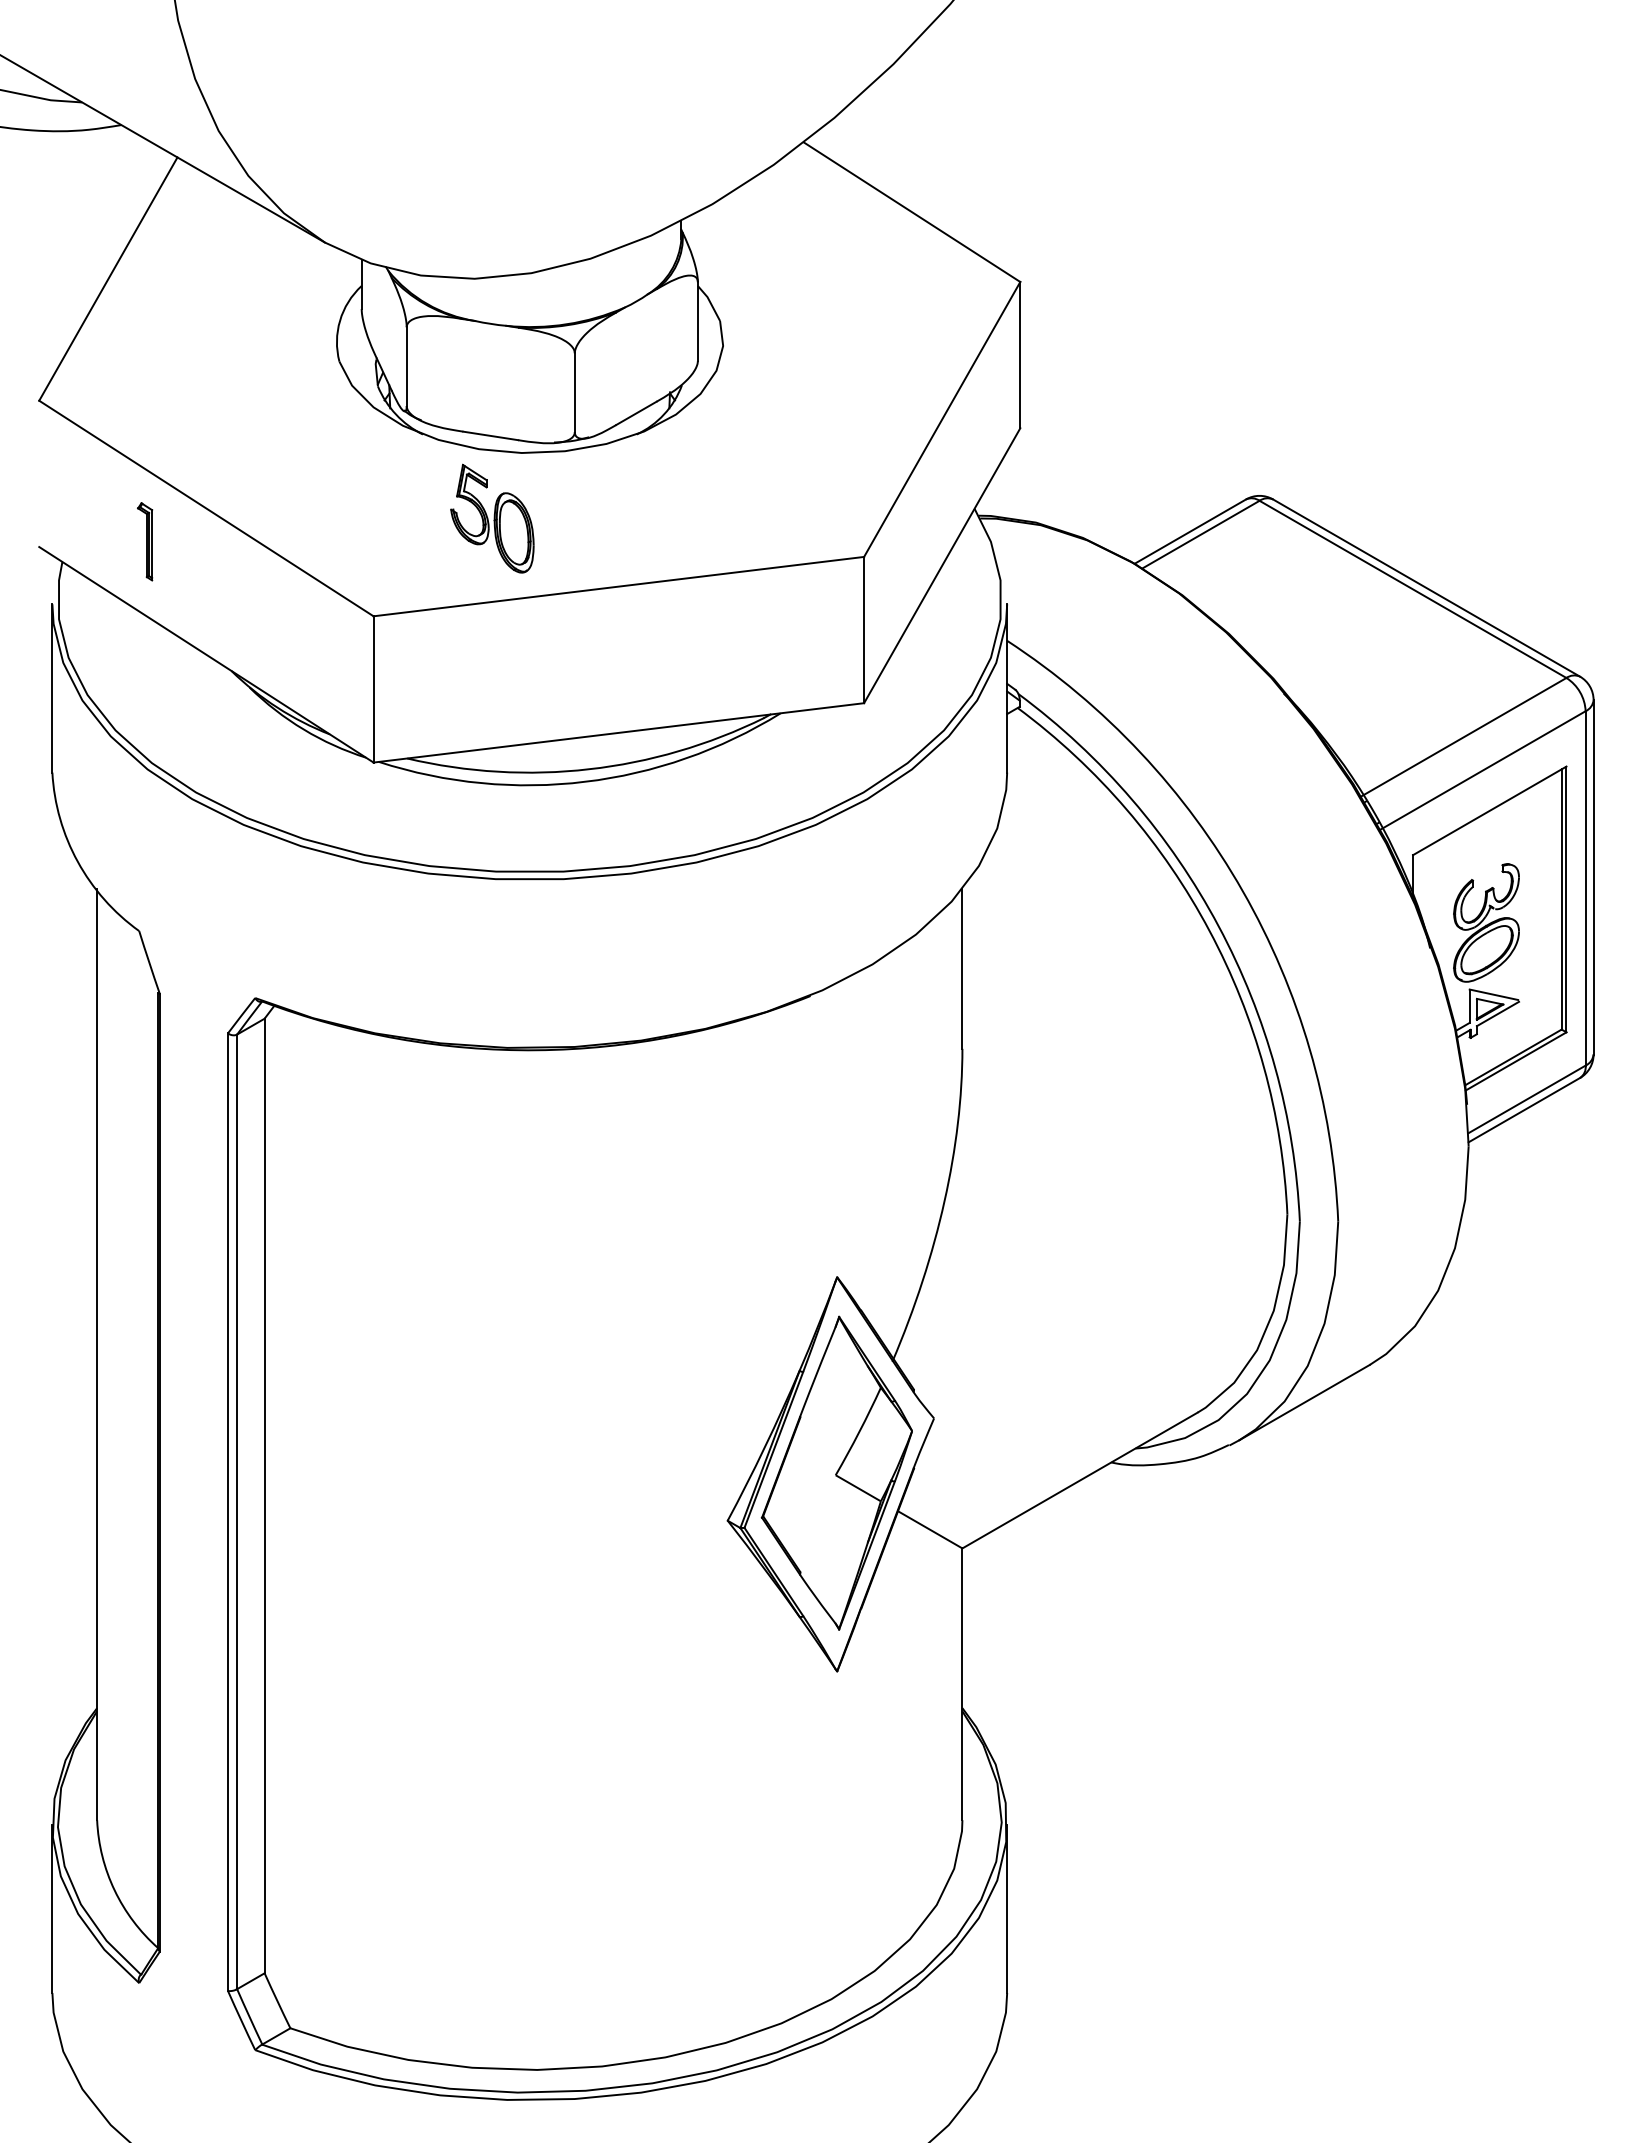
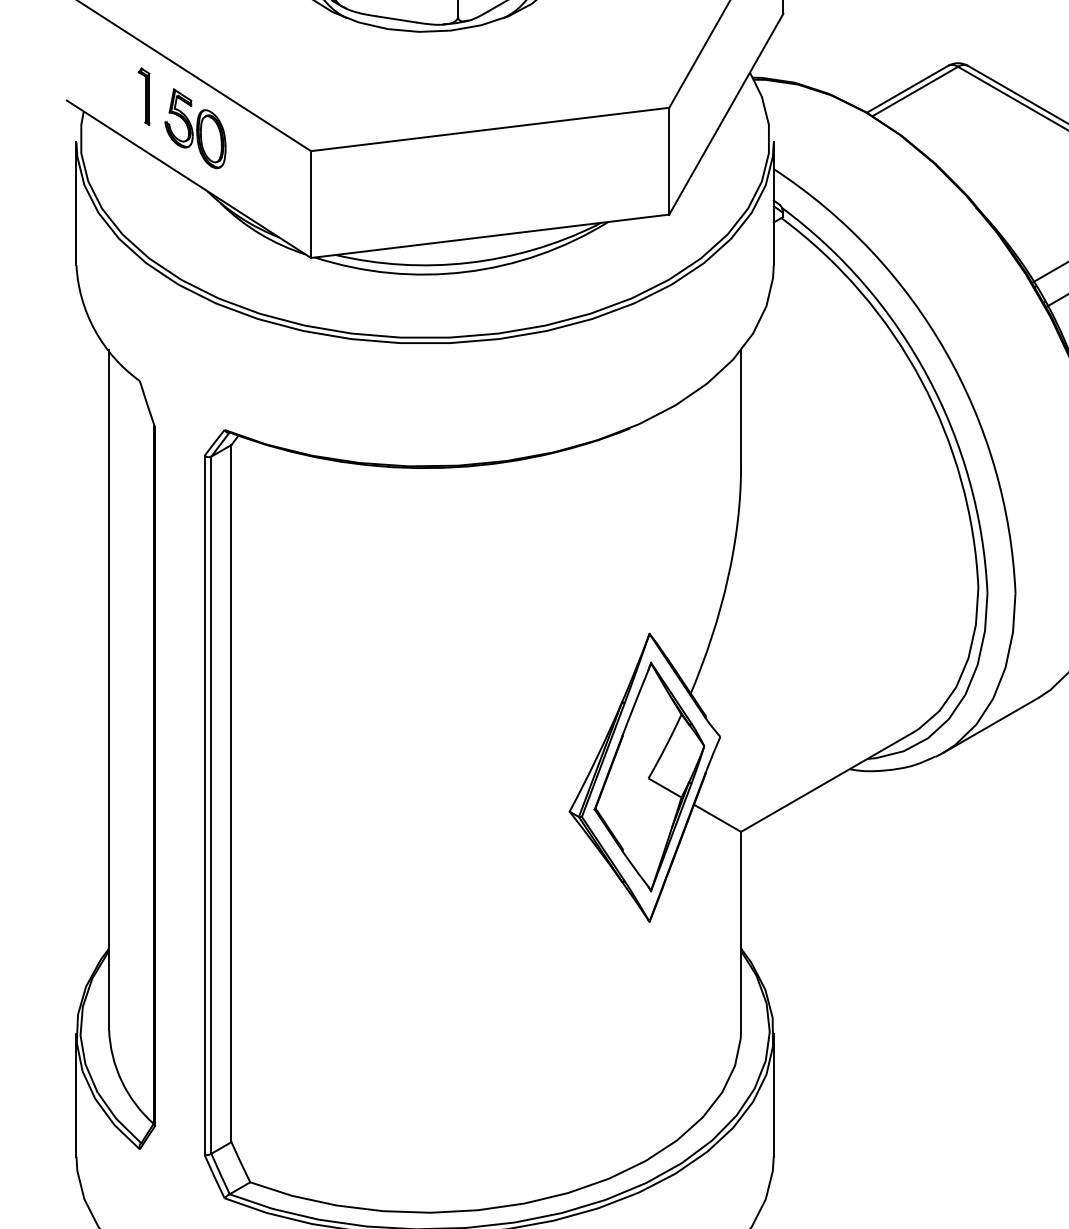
part: (492, 518) -> (195, 128), moved

